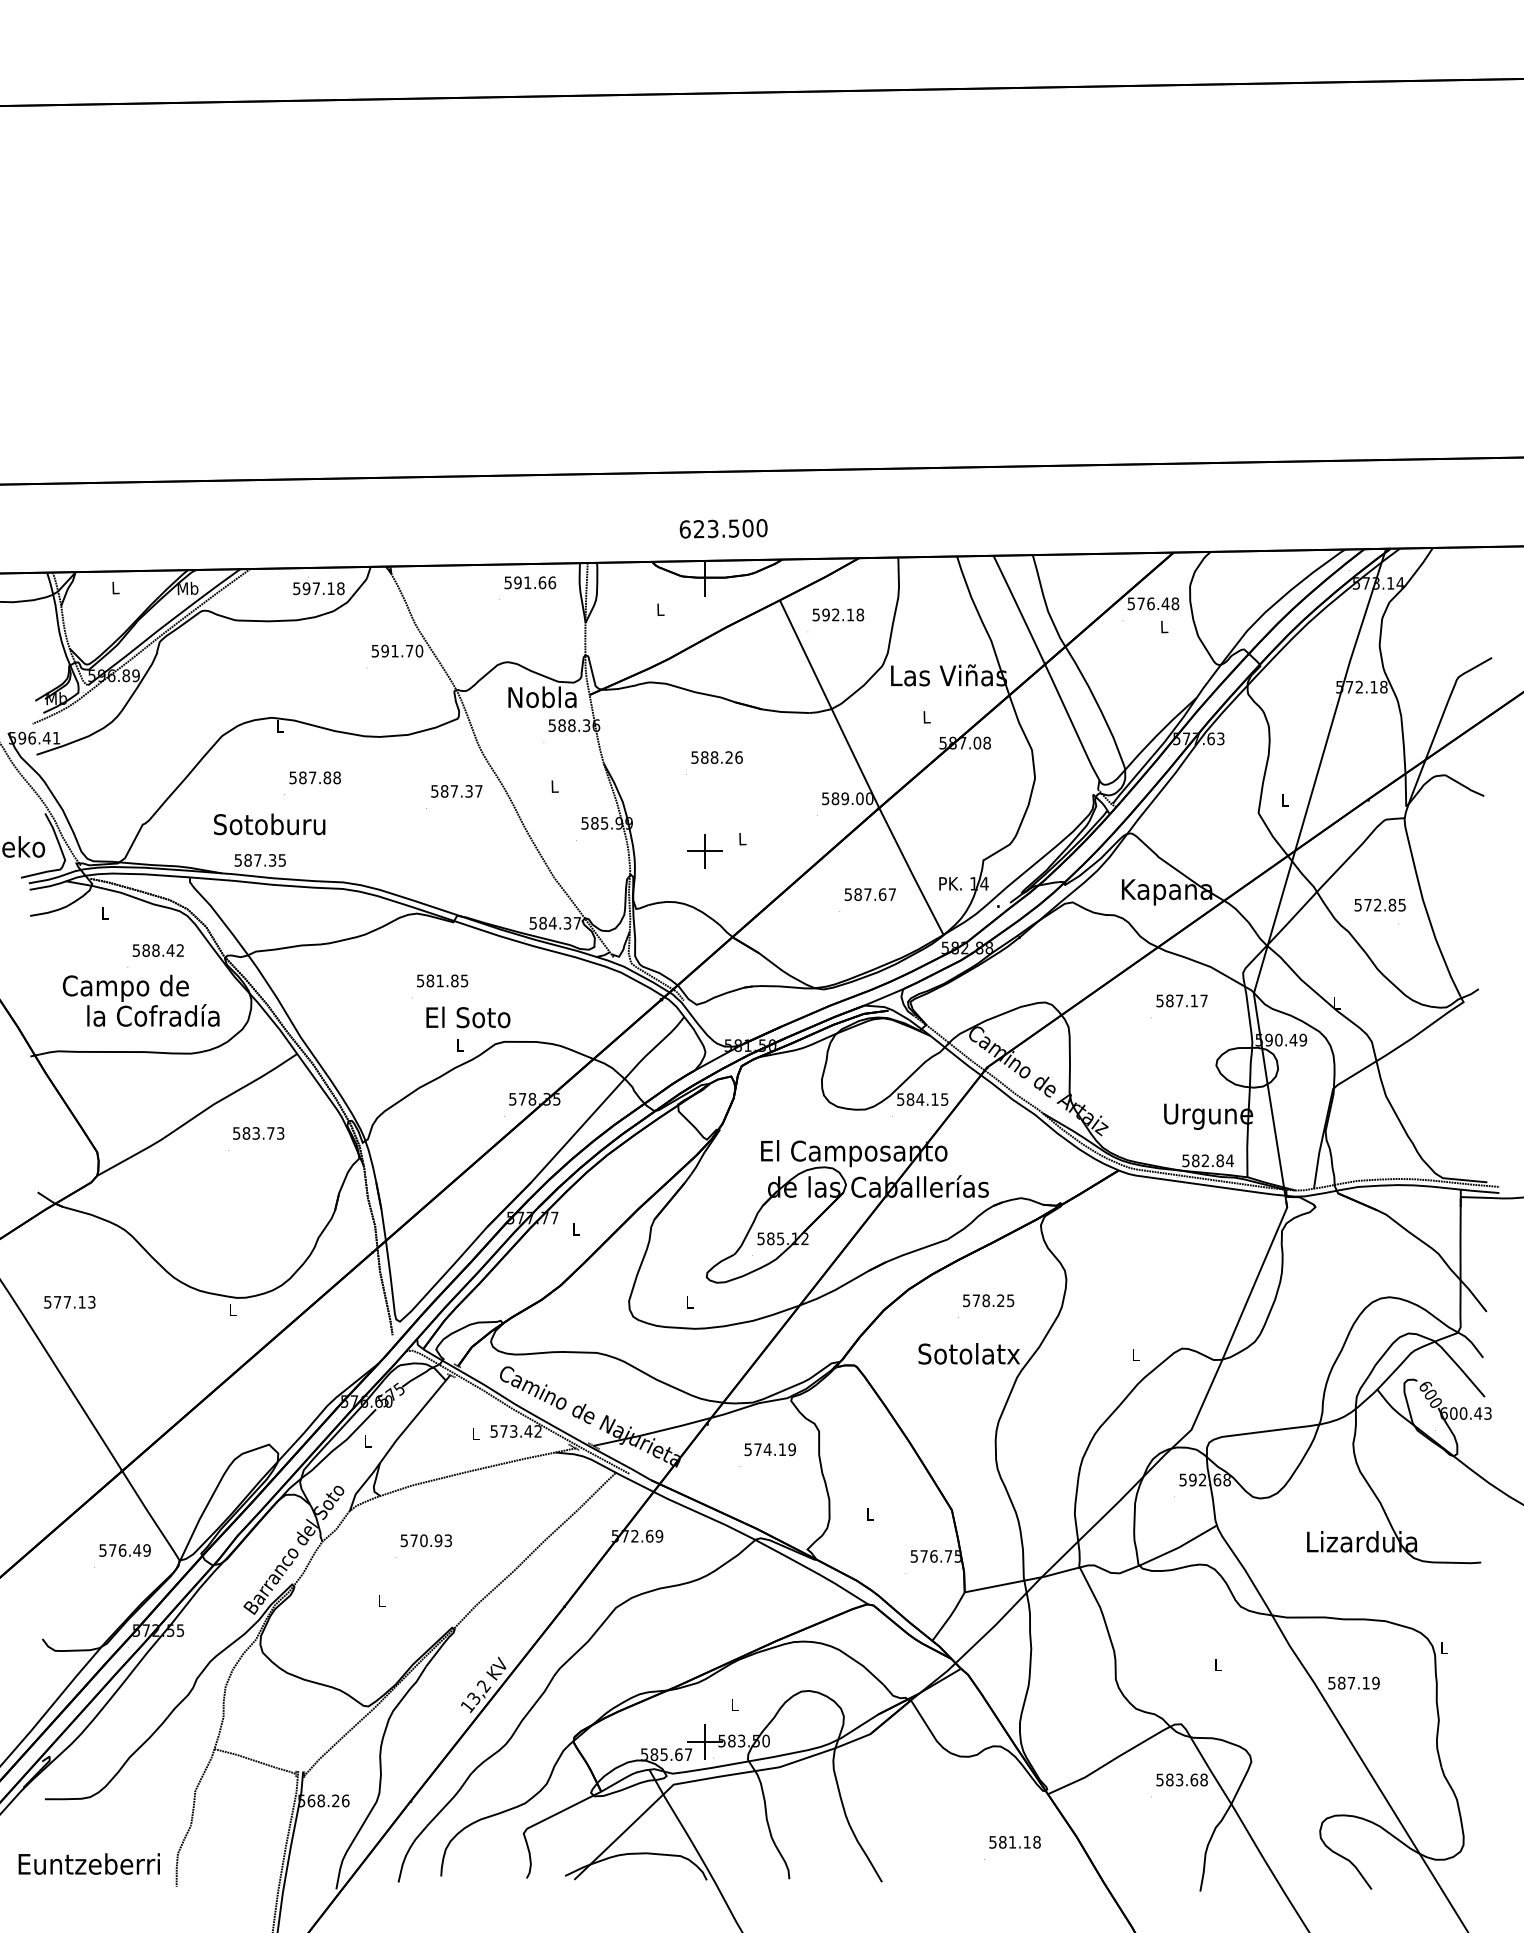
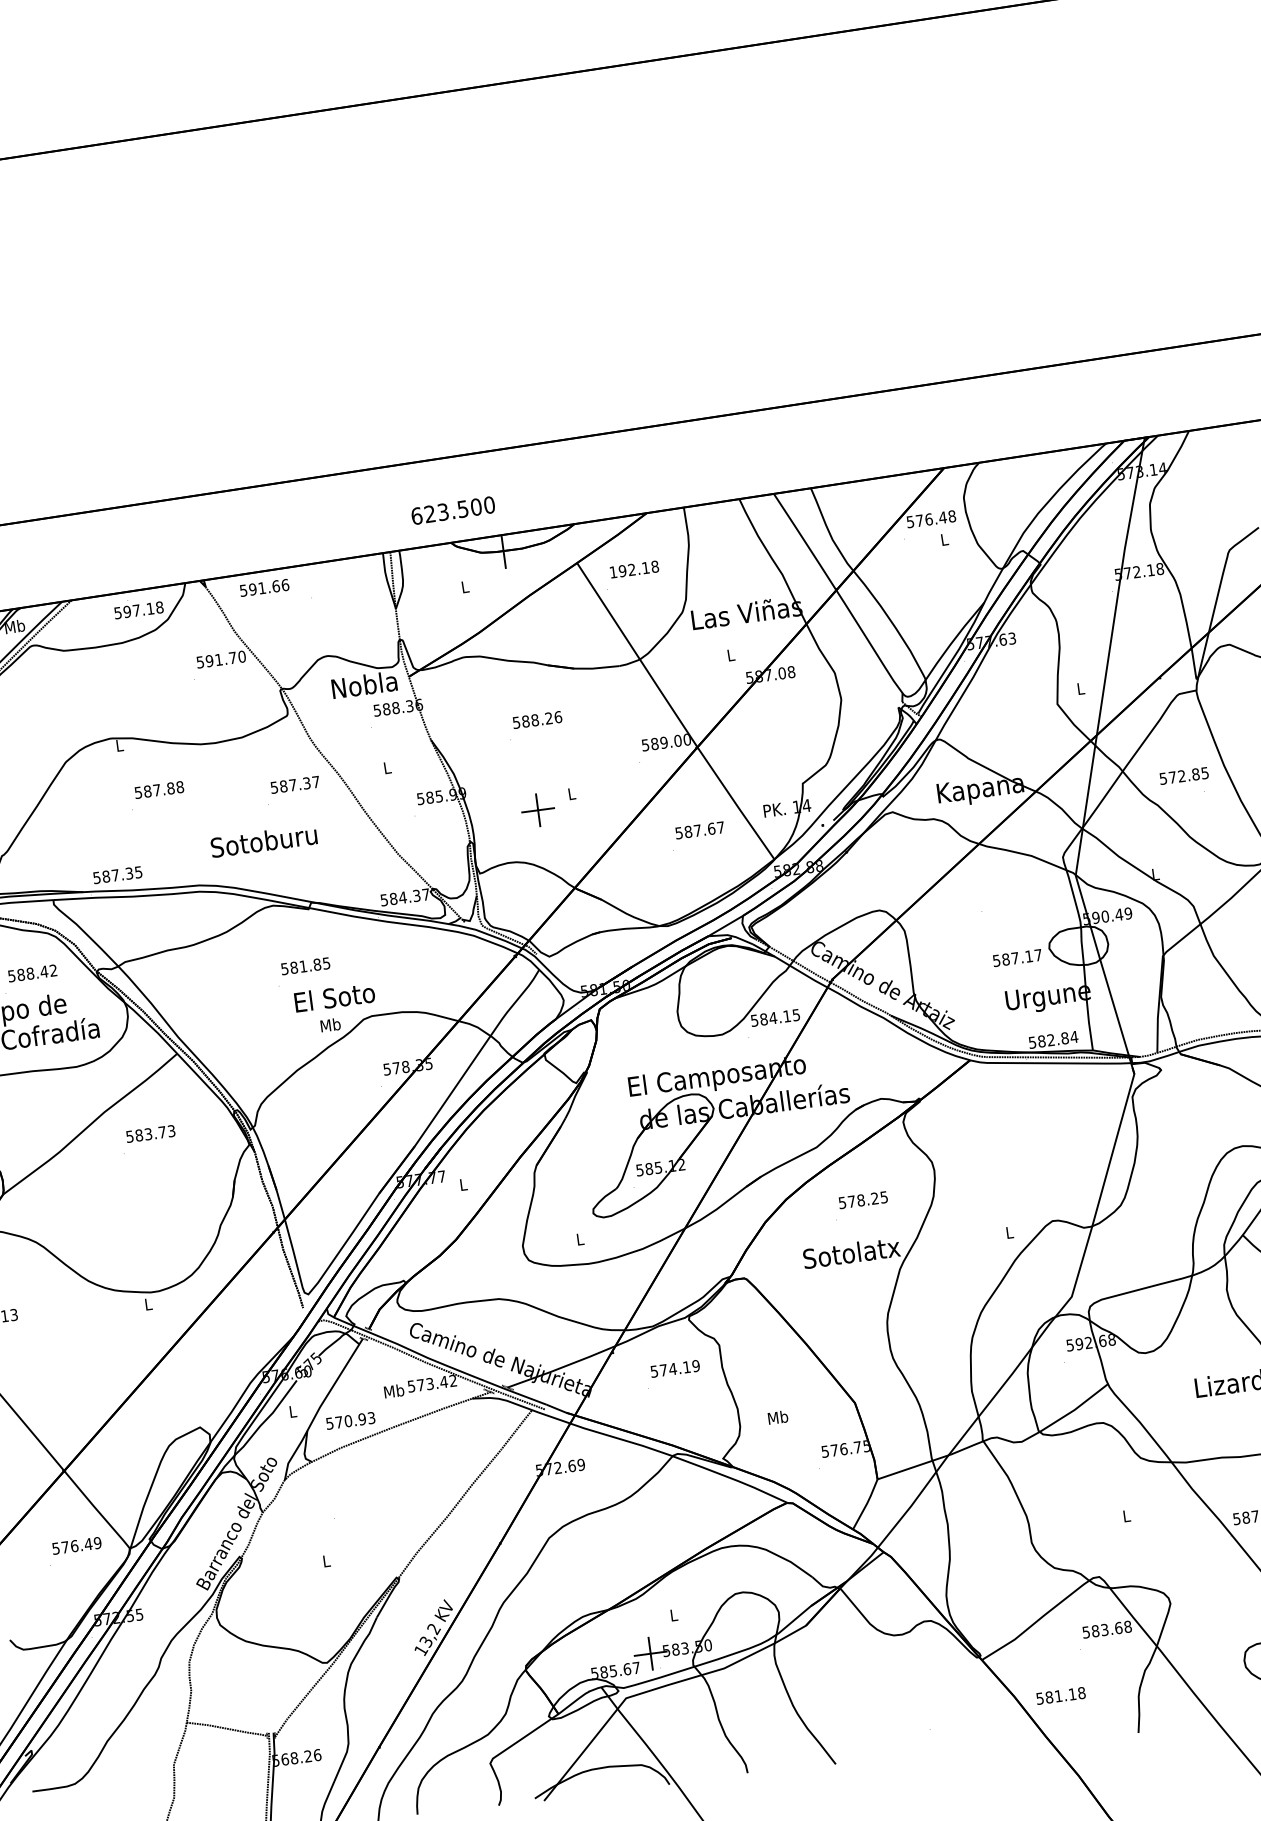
text: (723, 528) -> (453, 510), moved
text: (530, 582) -> (264, 587), moved
text: (815, 614) -> (612, 571), 592.18 -> 192.18
text: (269, 824) -> (263, 841), moved
text: (1181, 1000) -> (1016, 957), moved
text: (460, 1044) -> (330, 1024), L -> Mb
text: (475, 1433) -> (394, 1390), L -> Mb
text: (869, 1513) -> (777, 1416), L -> Mb
text: (425, 1540) -> (349, 1420), moved
text: (1014, 1842) -> (1060, 1696), moved

